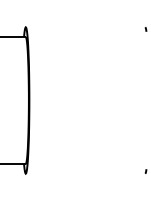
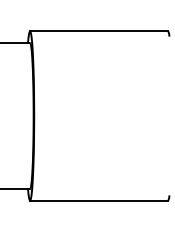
line: (85, 27) -> (99, 31), added
line: (85, 173) -> (99, 200), added

